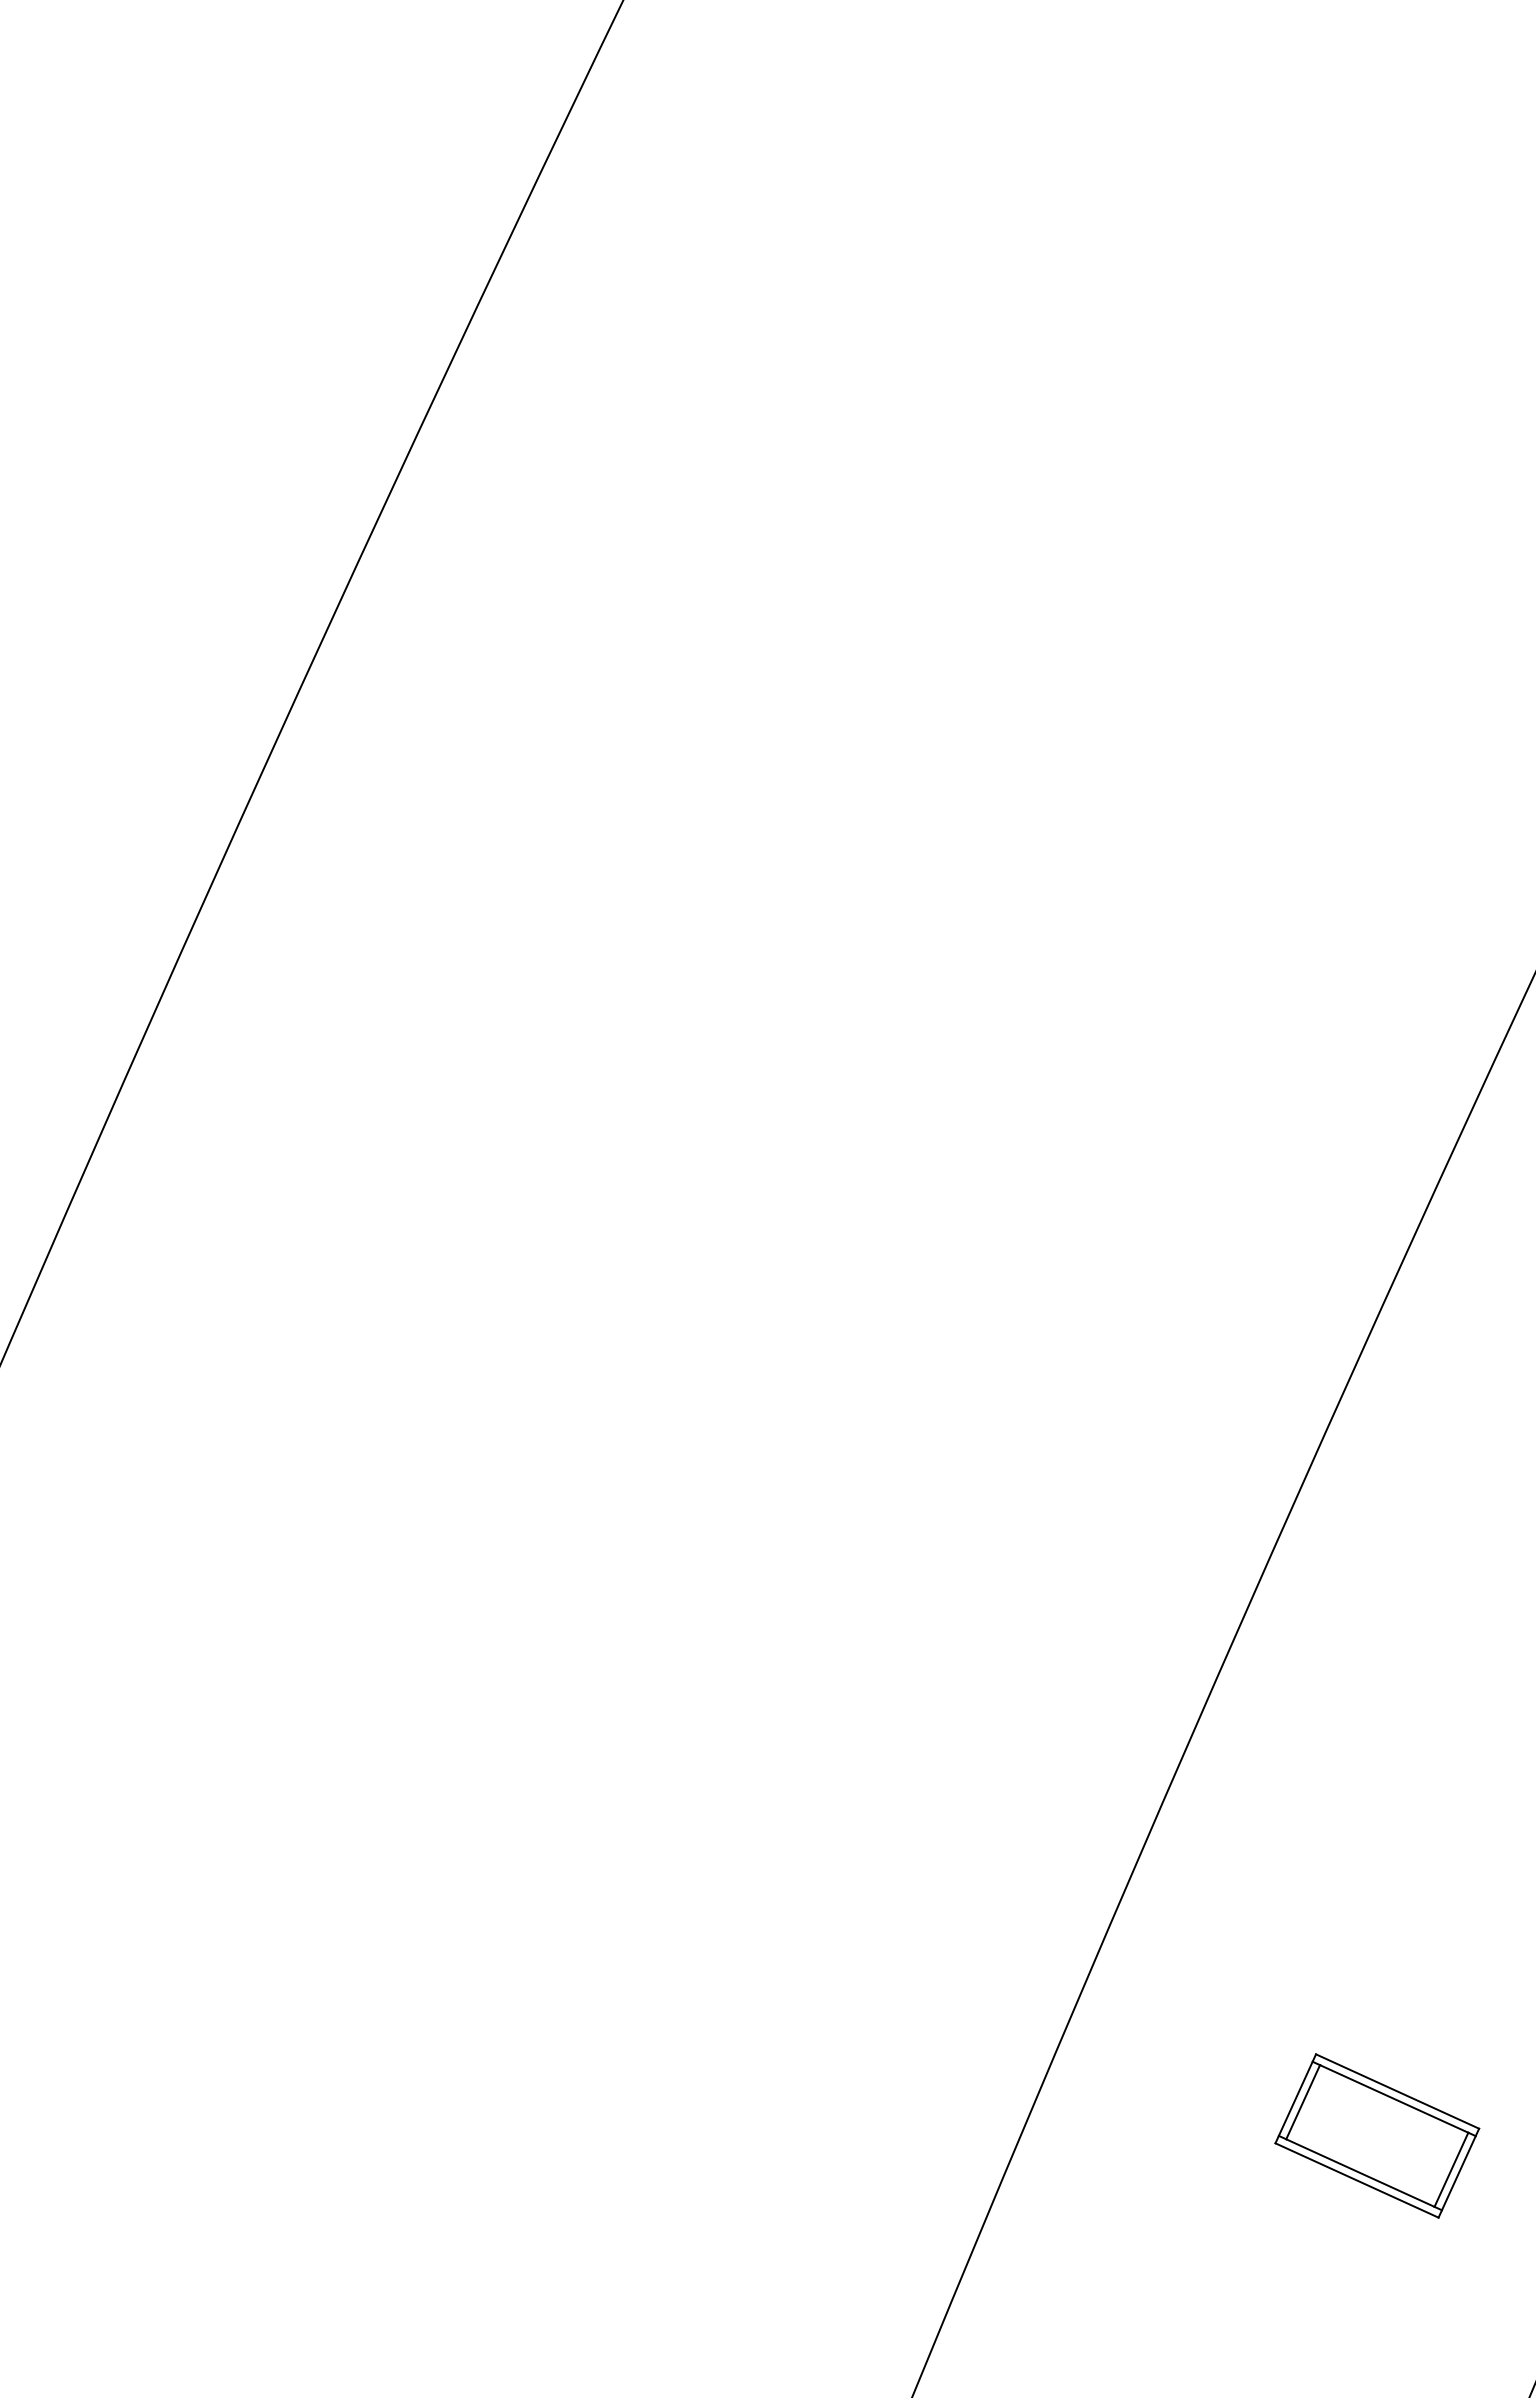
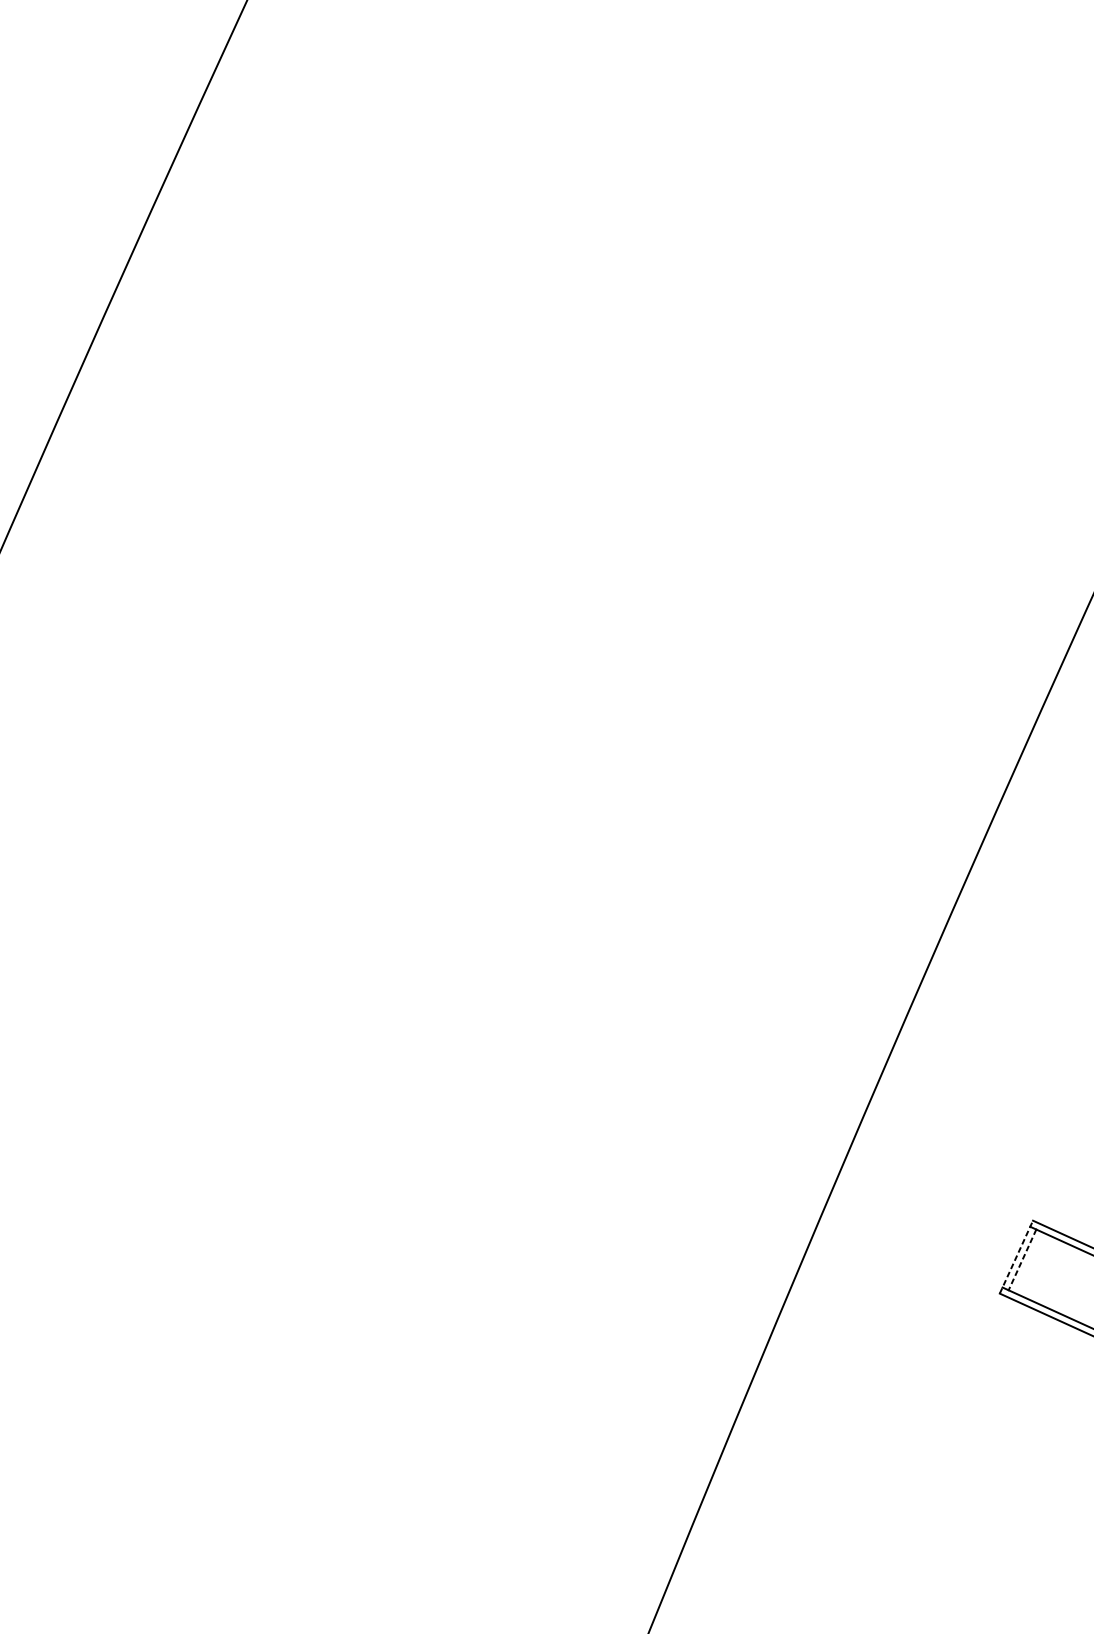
line: (1295, 2098) -> (1016, 1256), solid -> dashed
line: (1303, 2102) -> (1022, 1260), solid -> dashed

